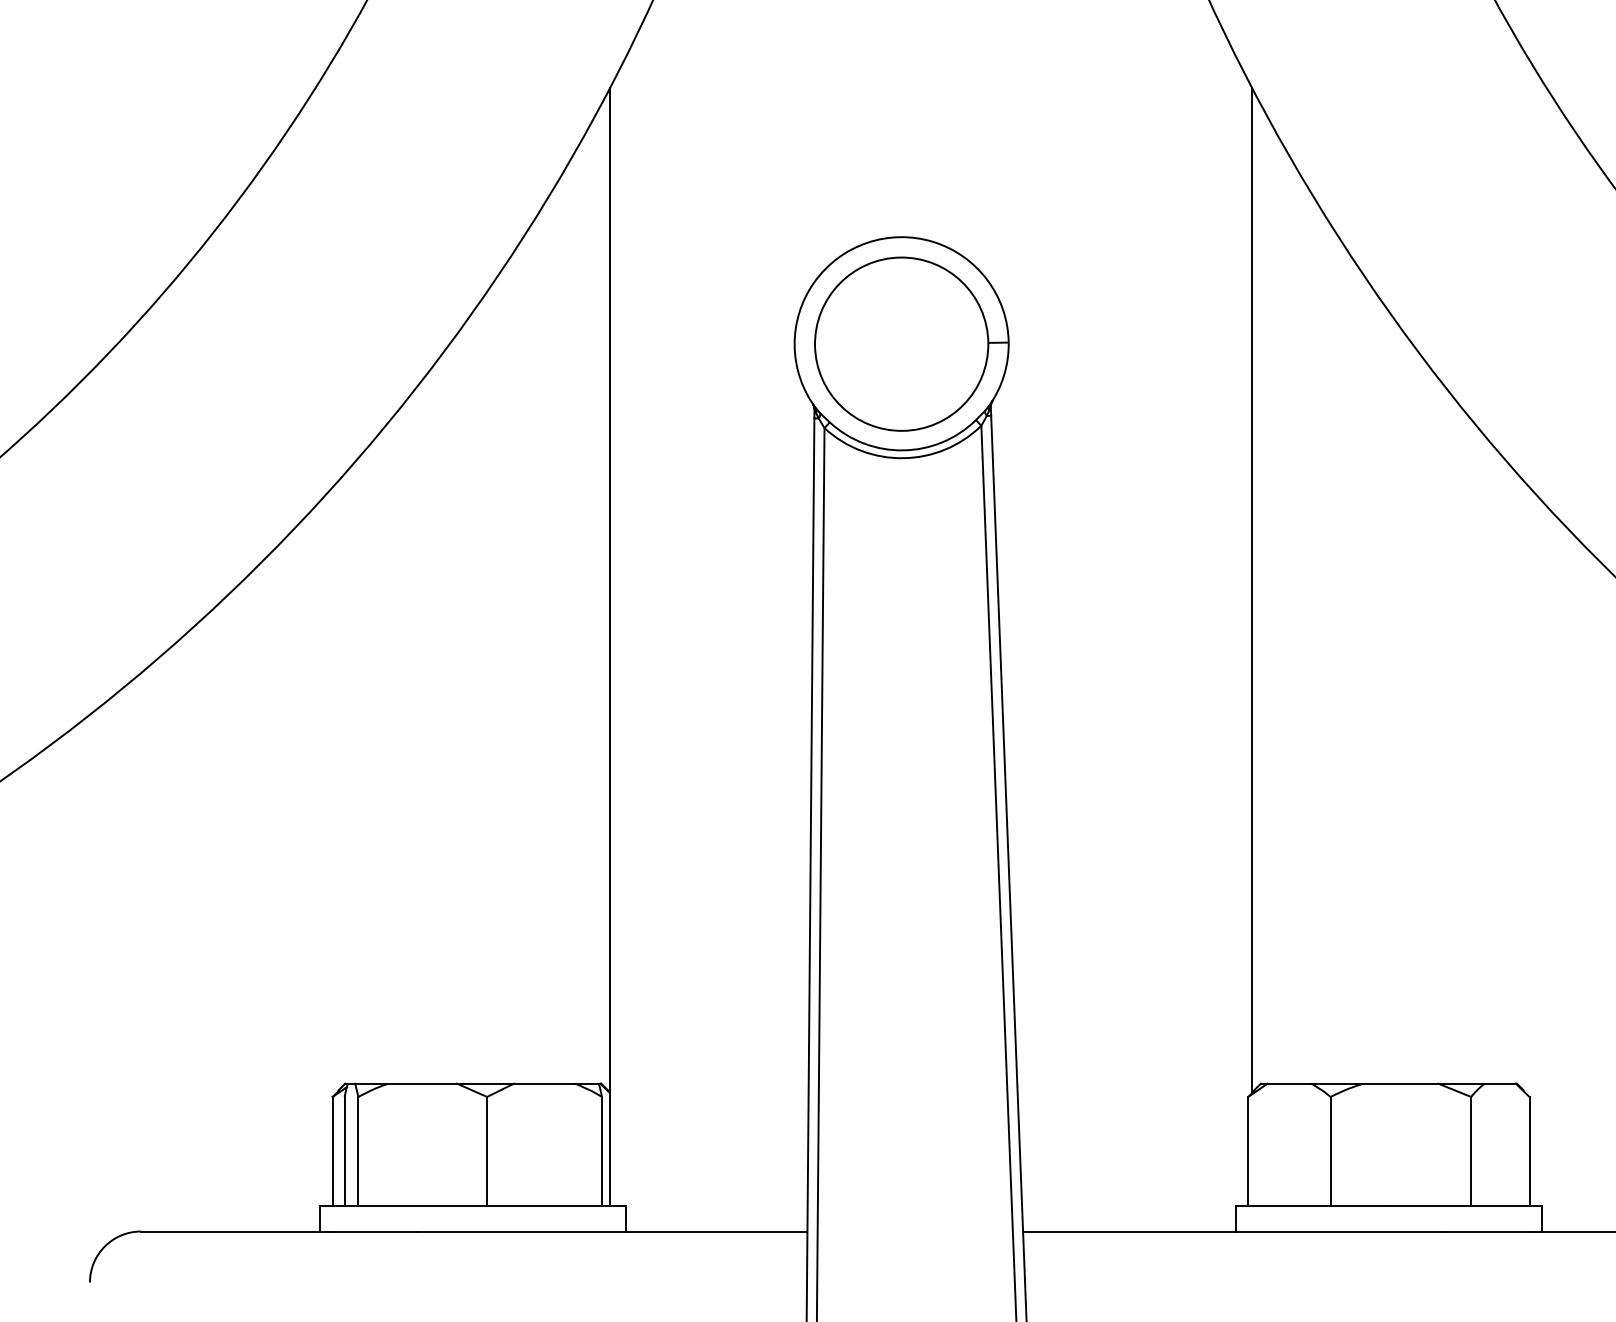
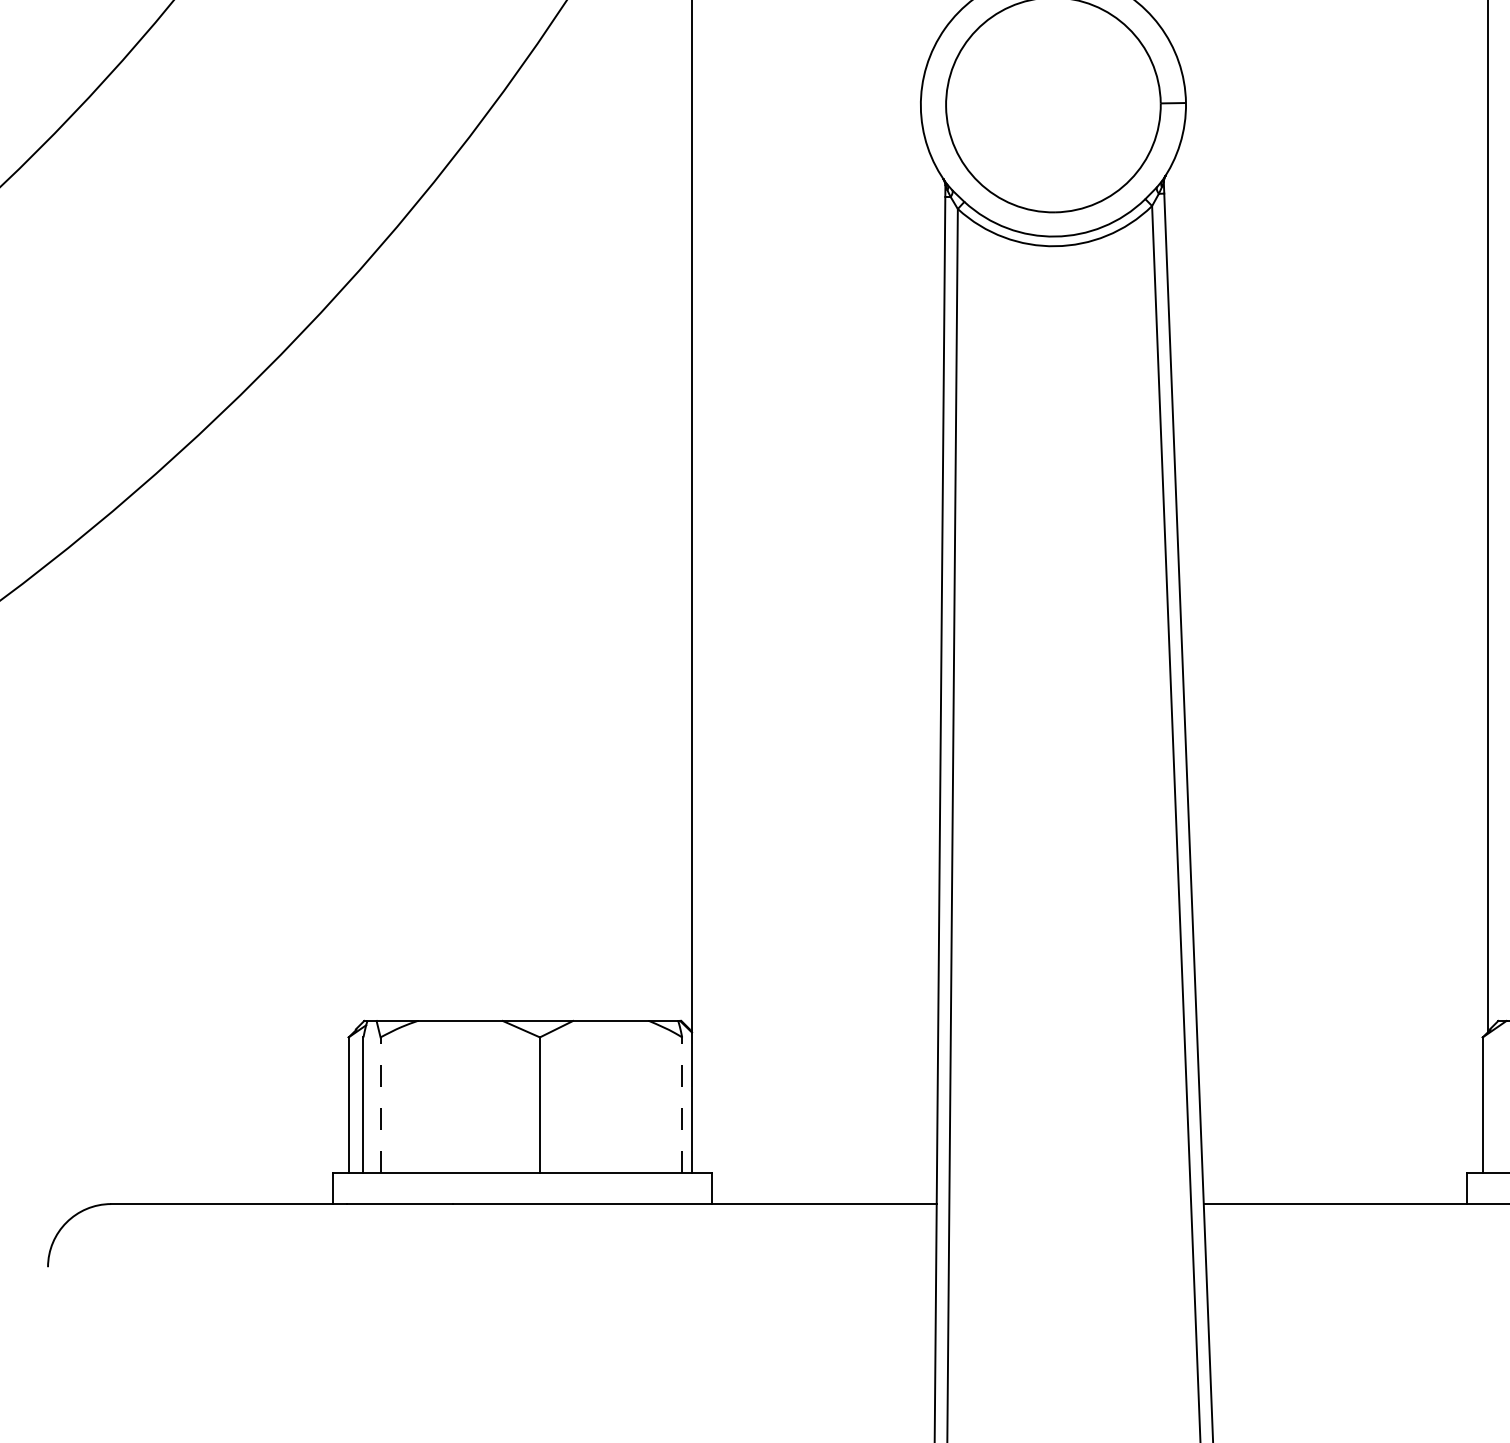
line: (358, 1151) -> (380, 1104), solid -> dashed
line: (601, 1151) -> (681, 1104), solid -> dashed

